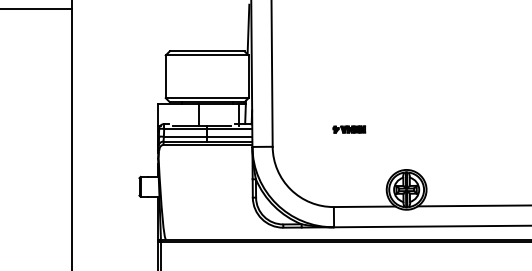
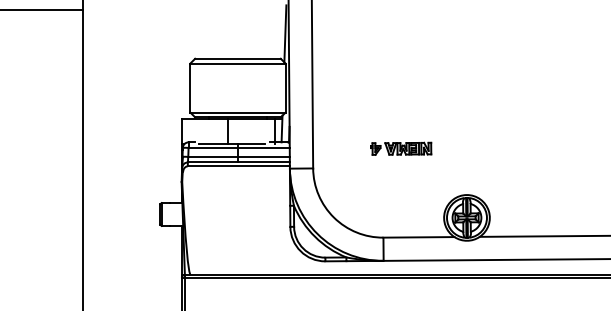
part: (349, 129) -> (401, 148), size x1.67

